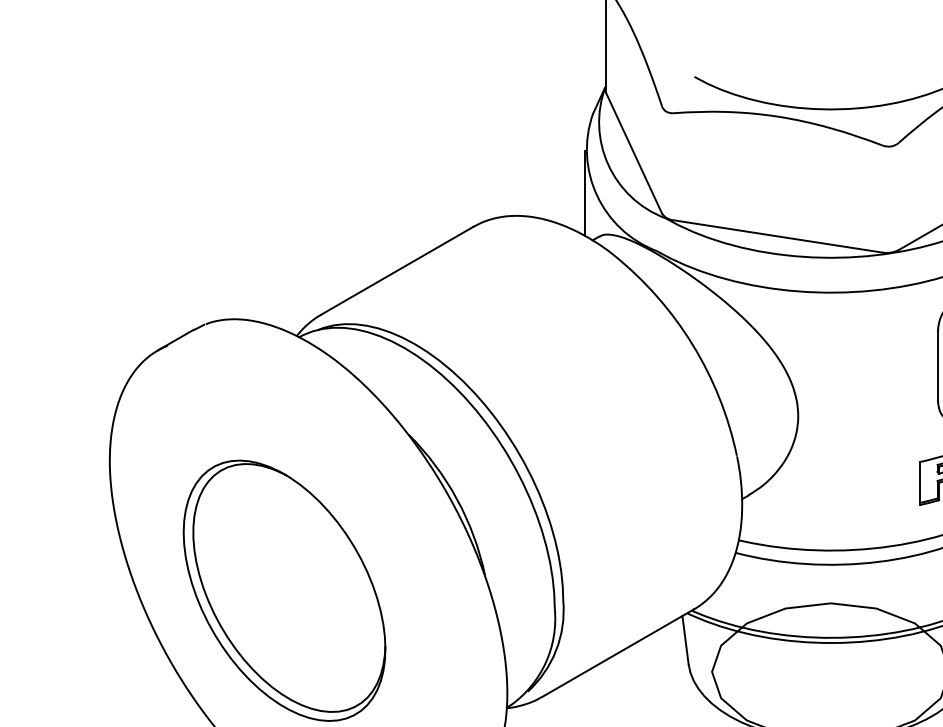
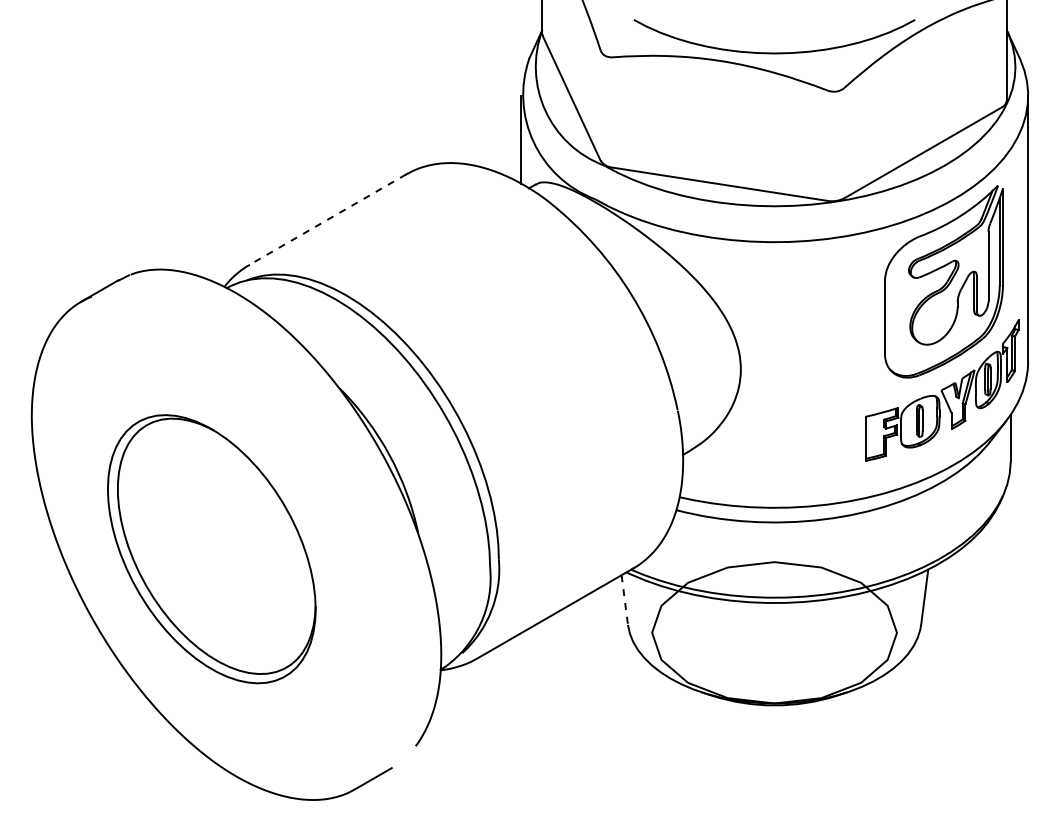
line: (396, 270) -> (327, 219), solid -> dashed
line: (685, 640) -> (624, 600), solid -> dashed

